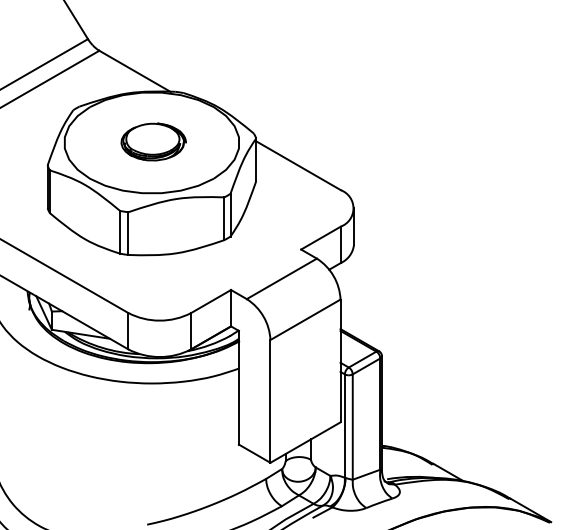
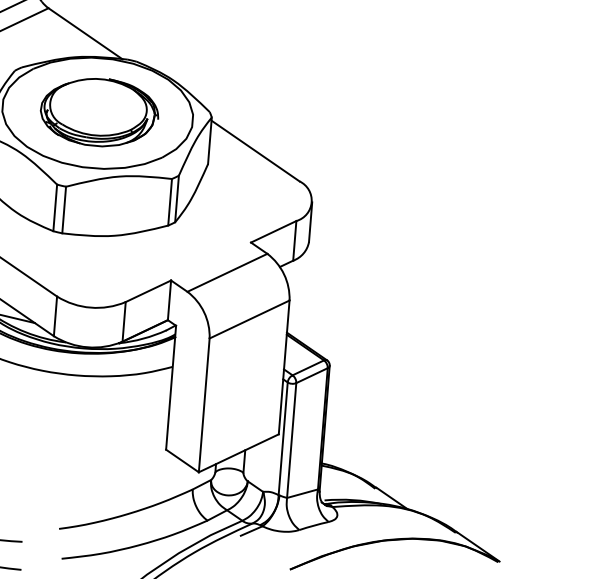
part: (153, 141) -> (99, 111), size x1.67

